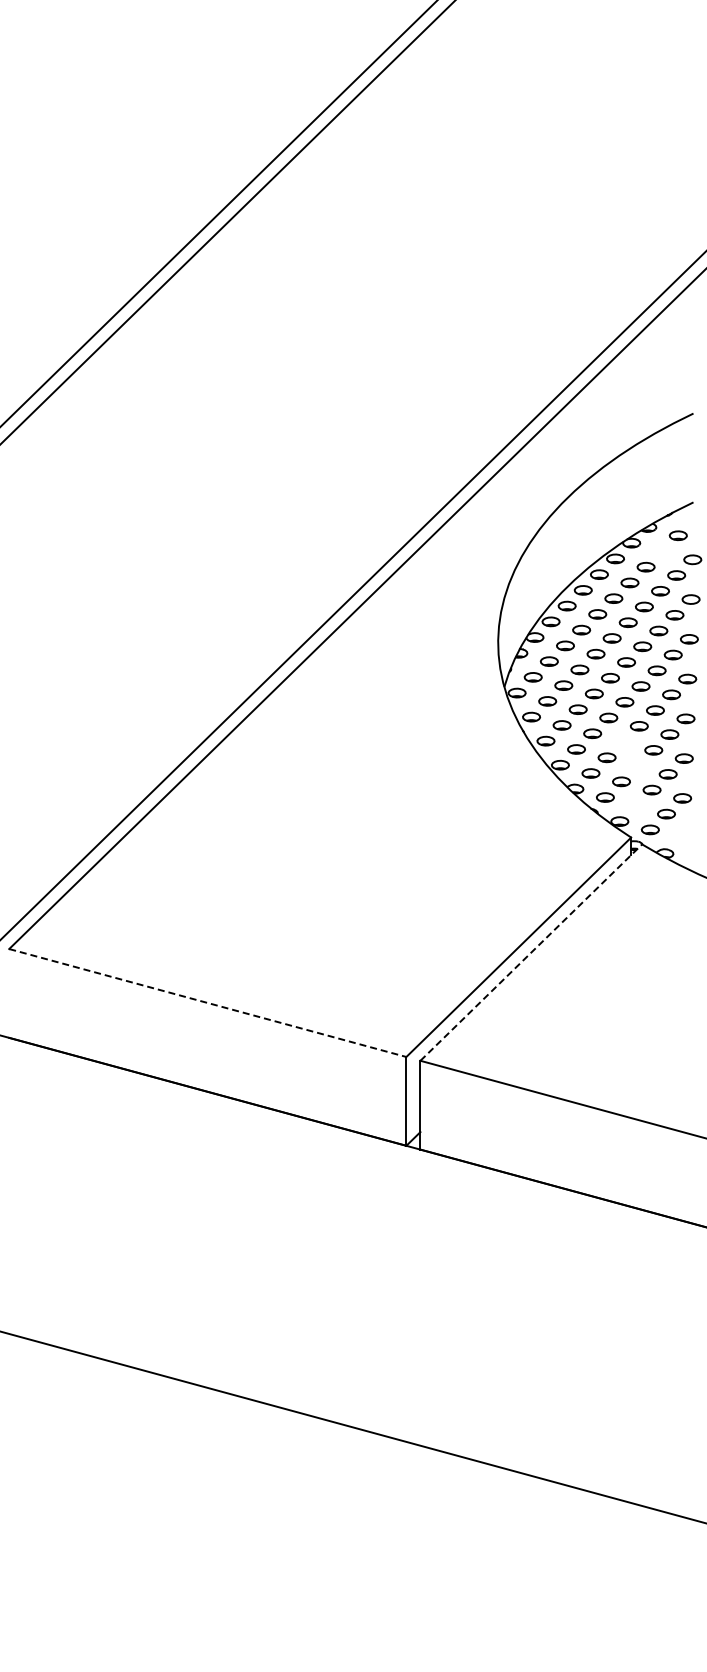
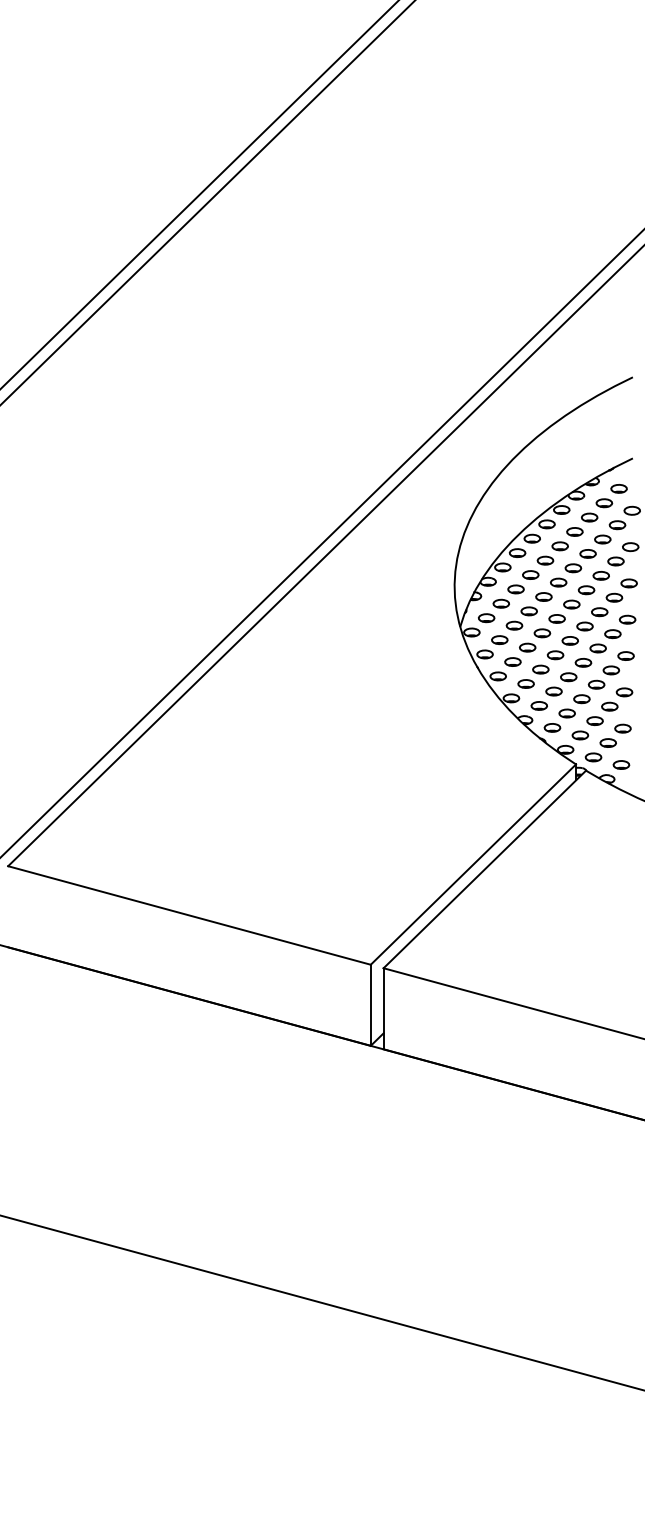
part: (661, 551) -> (603, 503), added
part: (622, 741) -> (568, 676), added
part: (637, 765) -> (581, 698), added
part: (635, 805) -> (579, 735), added
part: (680, 837) -> (621, 764), added
line: (531, 952) -> (485, 869), dashed -> solid
line: (207, 1003) -> (189, 915), dashed -> solid

